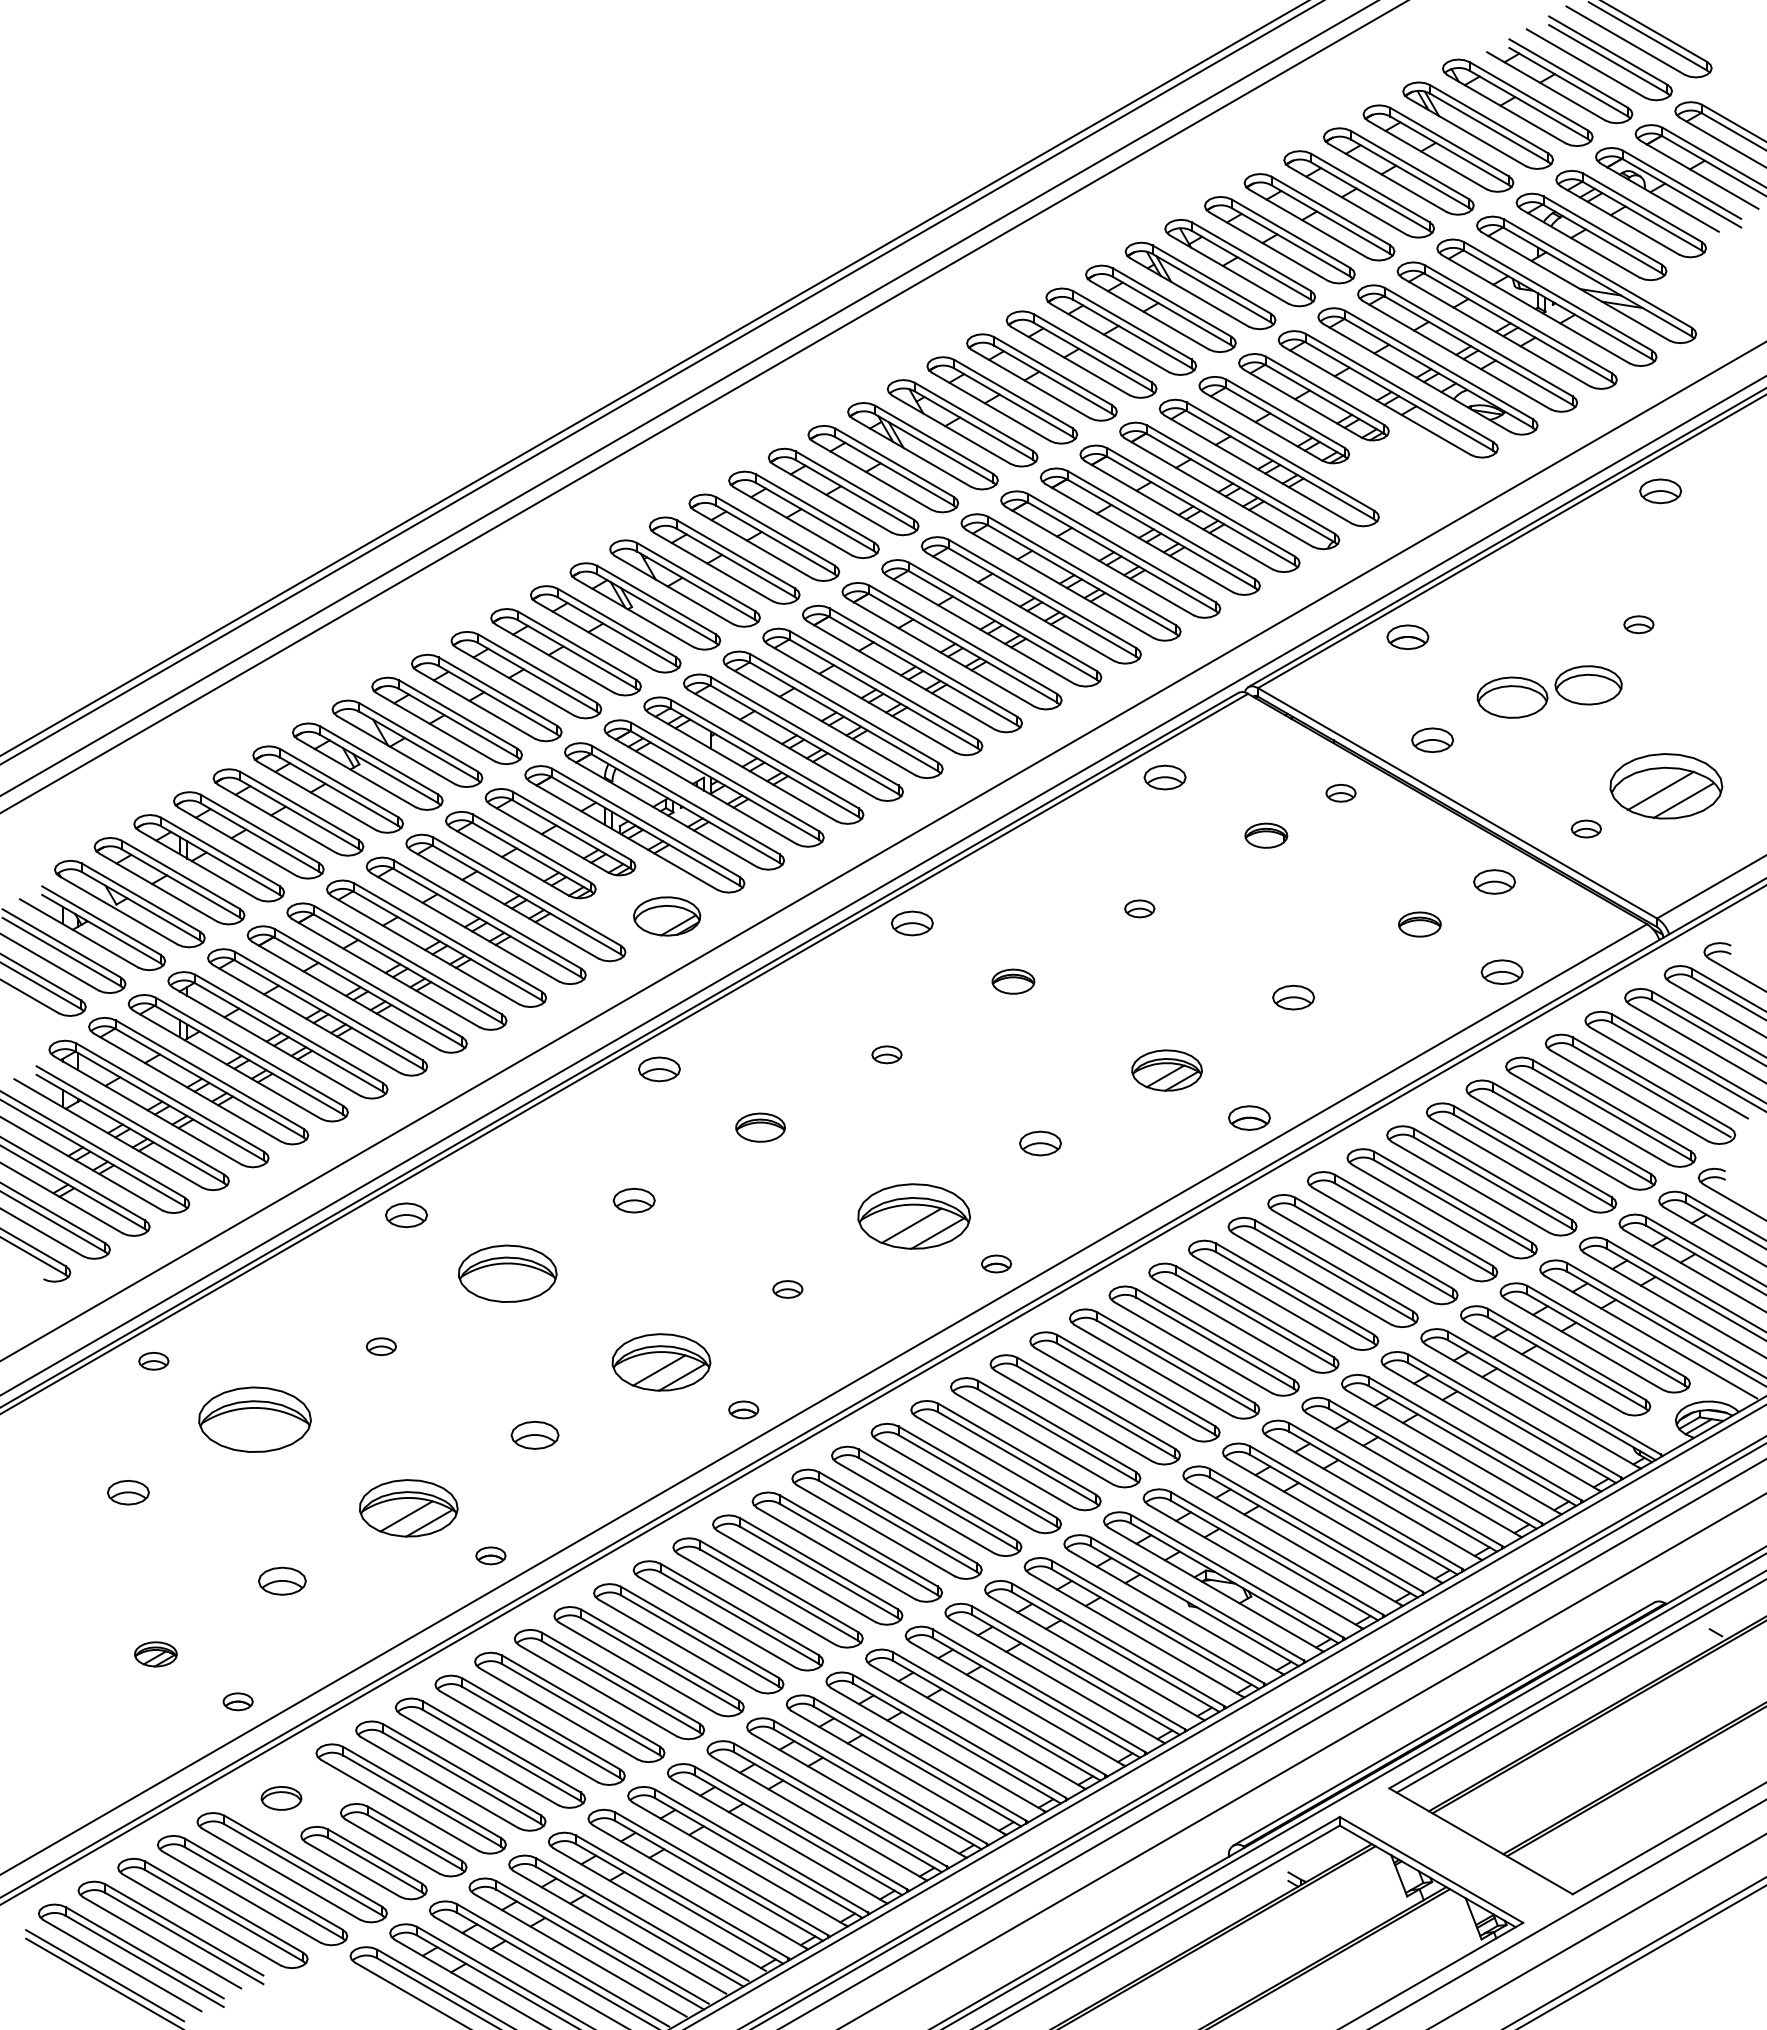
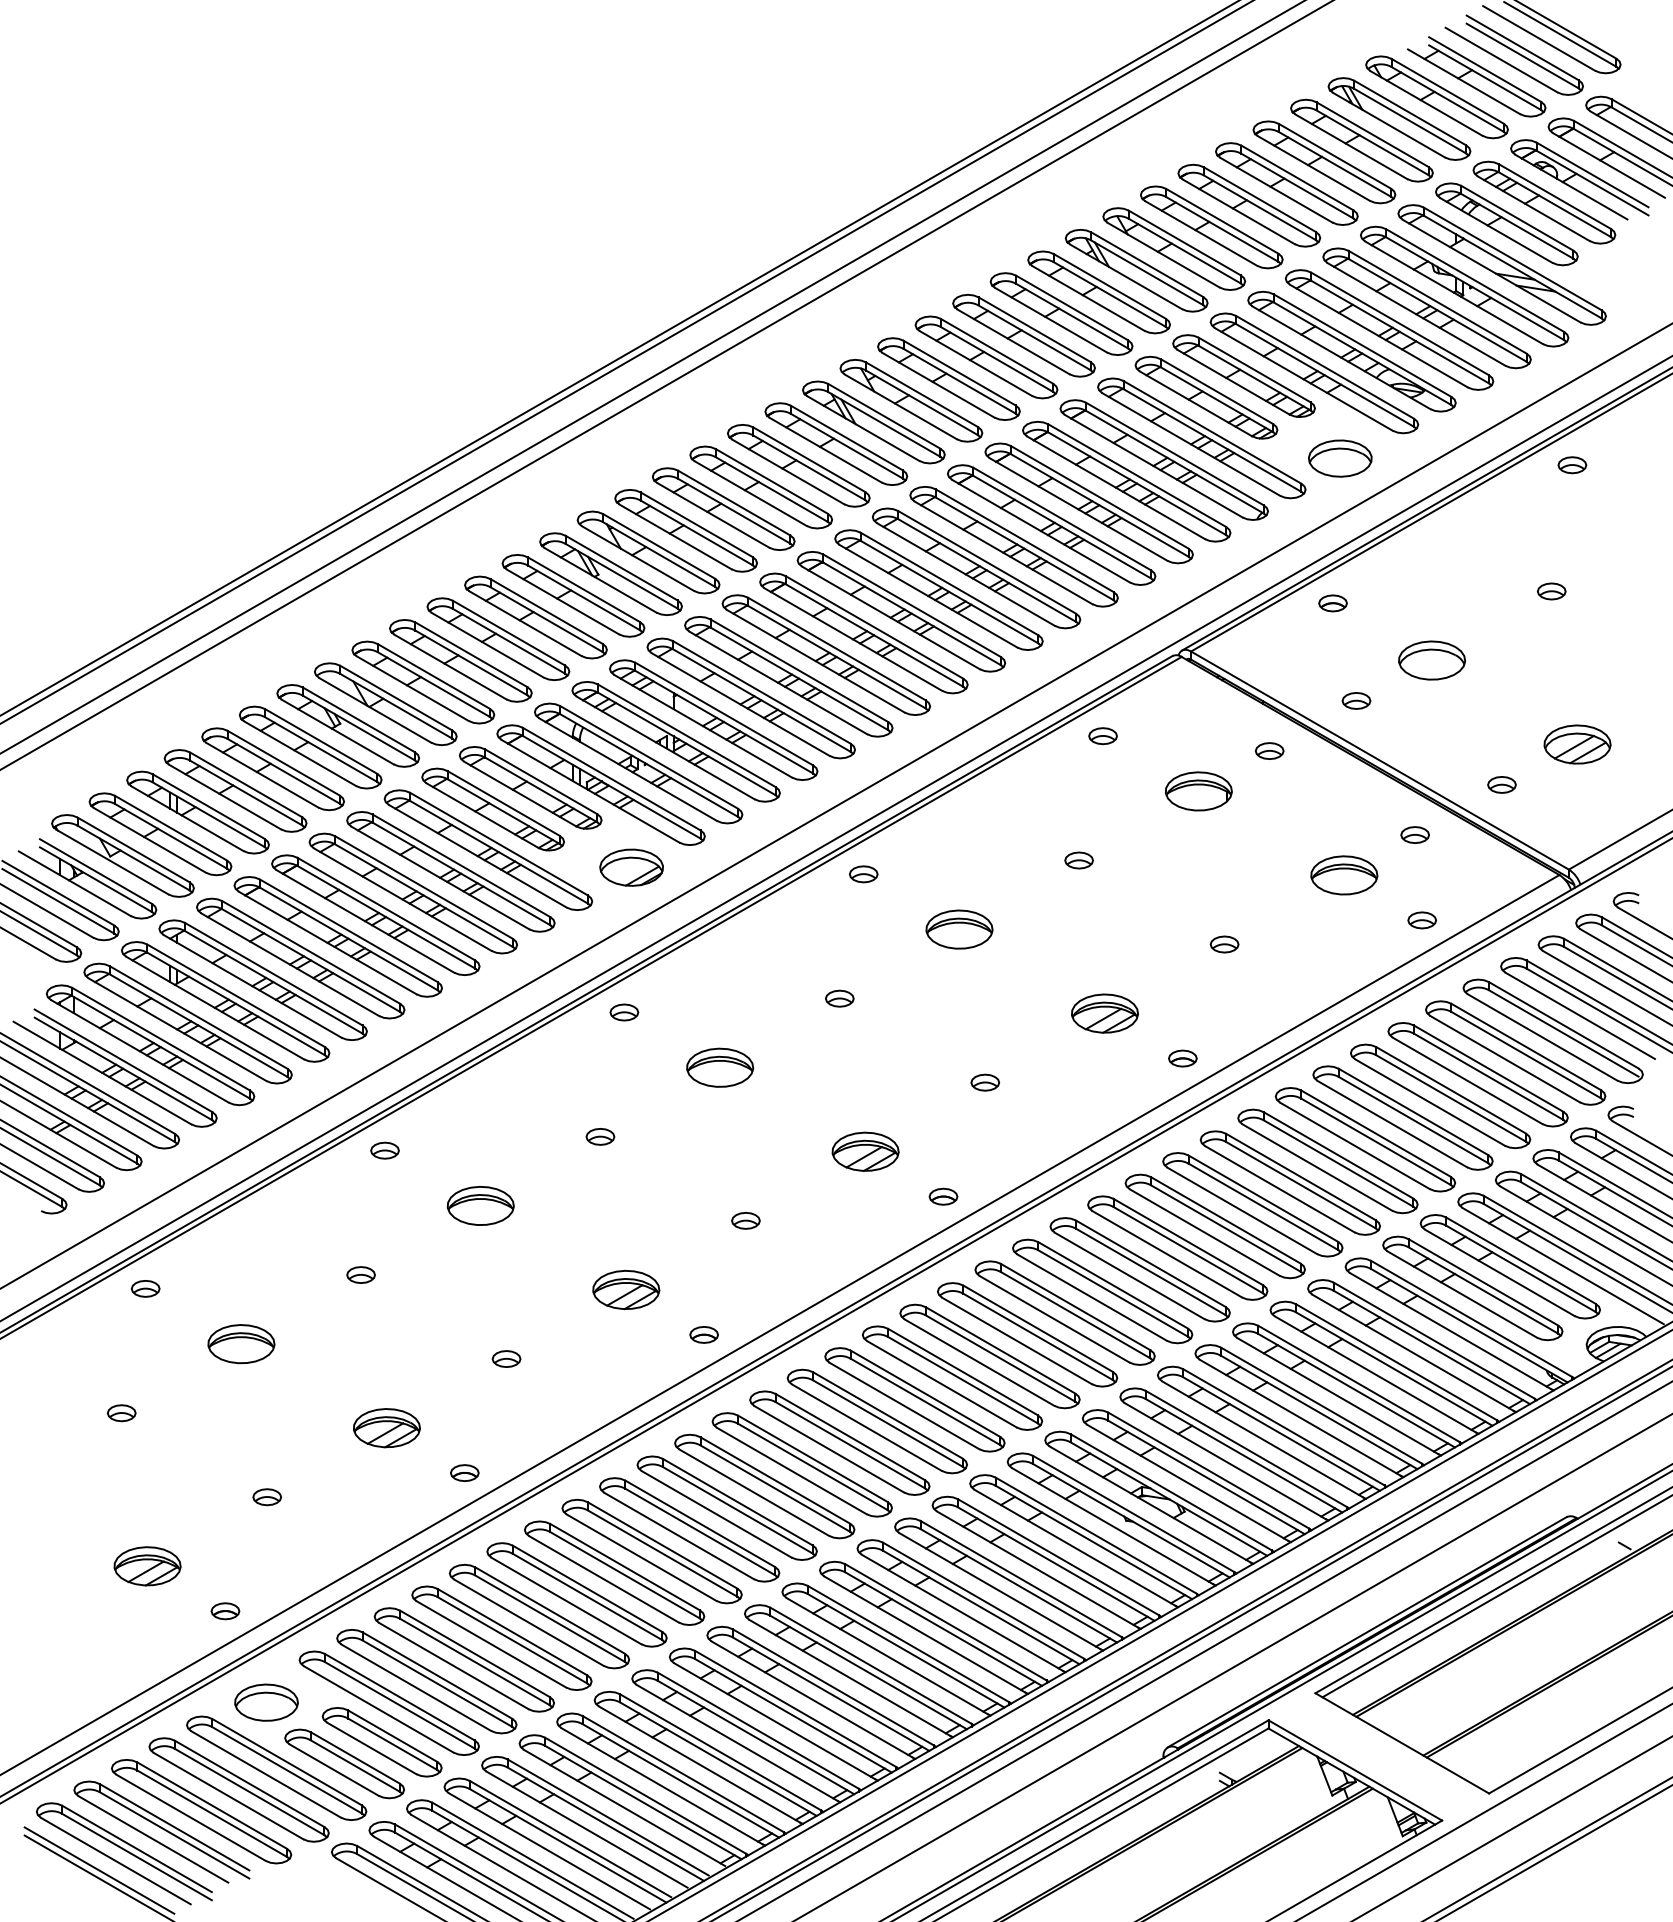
part: (1660, 491) -> (1572, 465), size x0.71
part: (1407, 637) -> (1332, 603), size x0.71
part: (1588, 685) -> (1340, 458), moved
part: (1432, 740) -> (1356, 701), size x0.71
part: (1164, 777) -> (1102, 736), size x0.71
part: (1665, 786) -> (1576, 744), size x0.62
part: (1266, 835) -> (1199, 791), size x1.67
part: (1494, 881) -> (1414, 834), size x0.71
part: (911, 923) -> (863, 874), size x0.71
part: (1419, 924) -> (1343, 875), size x1.67
part: (1501, 971) -> (1421, 919), size x0.71
part: (1013, 981) -> (959, 929), size x1.67
part: (1292, 997) -> (1223, 944), size x0.71
part: (659, 1069) -> (624, 1012), size x0.71
part: (1248, 1117) -> (1182, 1058), size x0.71
part: (760, 1127) -> (720, 1067), size x1.43
part: (1040, 1143) -> (985, 1082), size x0.71
part: (633, 1200) -> (599, 1136), size x0.71
part: (406, 1215) -> (384, 1150), size x0.71
part: (914, 1216) -> (865, 1151), size x0.62
part: (507, 1273) -> (480, 1205), size x0.71
part: (661, 1362) -> (626, 1290), size x0.71
part: (254, 1419) -> (240, 1343), size x0.62
part: (534, 1435) -> (506, 1359), size x0.62
part: (128, 1492) -> (121, 1413), size x0.71
part: (408, 1508) -> (386, 1428), size x0.71
part: (281, 1581) -> (266, 1497), size x0.62
part: (155, 1654) -> (147, 1566), size x1.67
part: (281, 1798) -> (266, 1702), size x1.67

